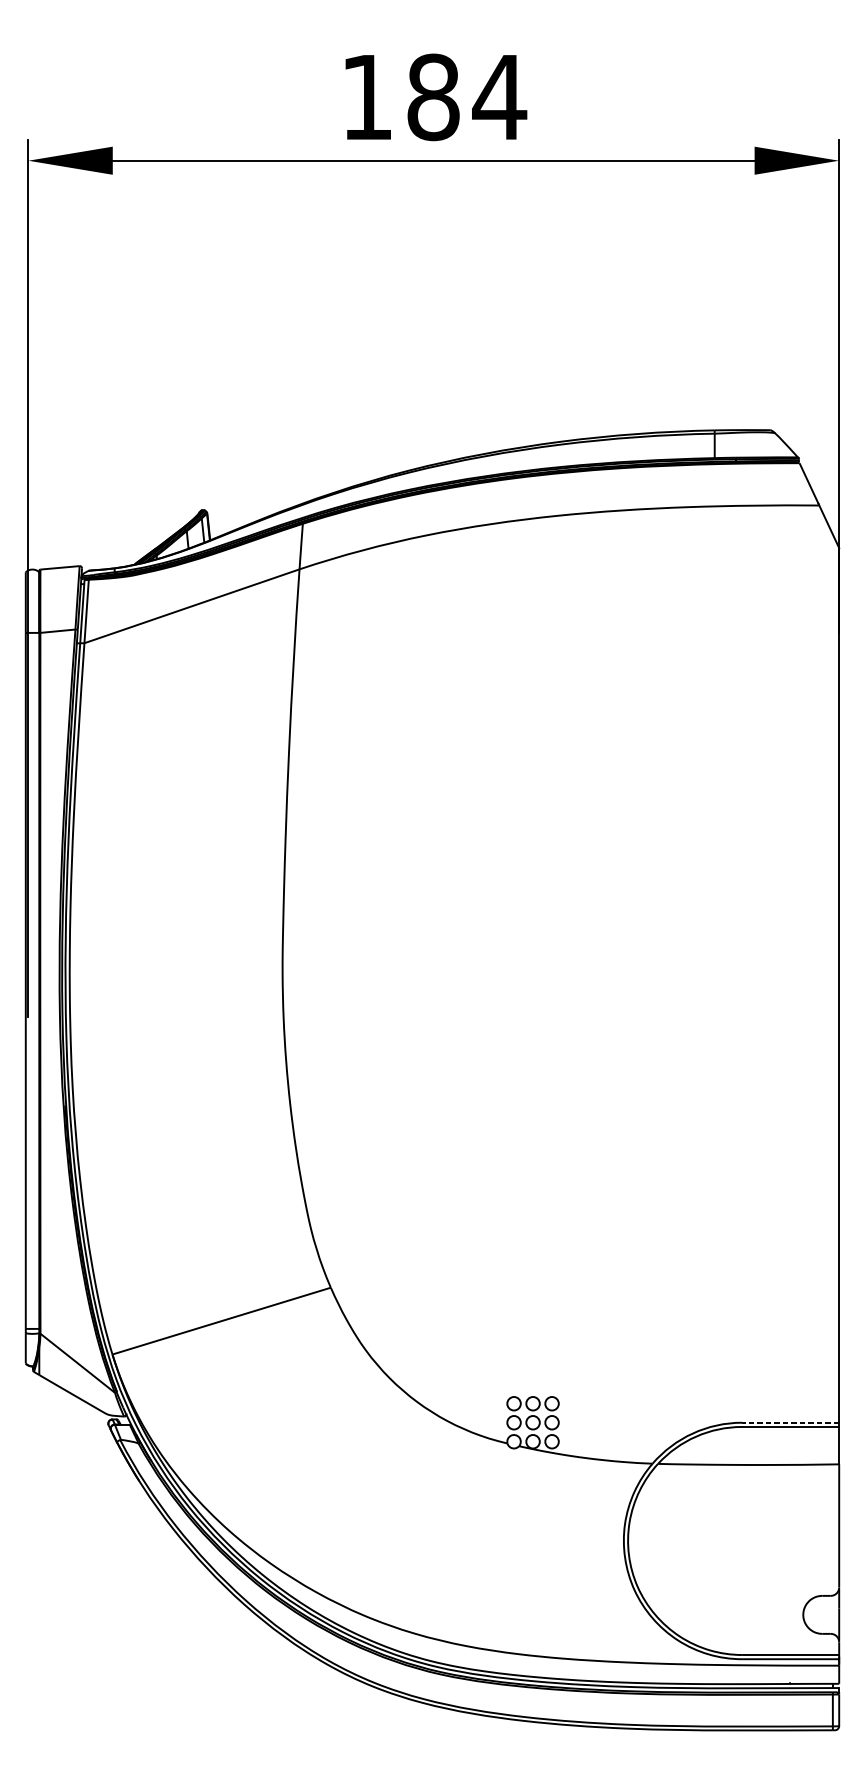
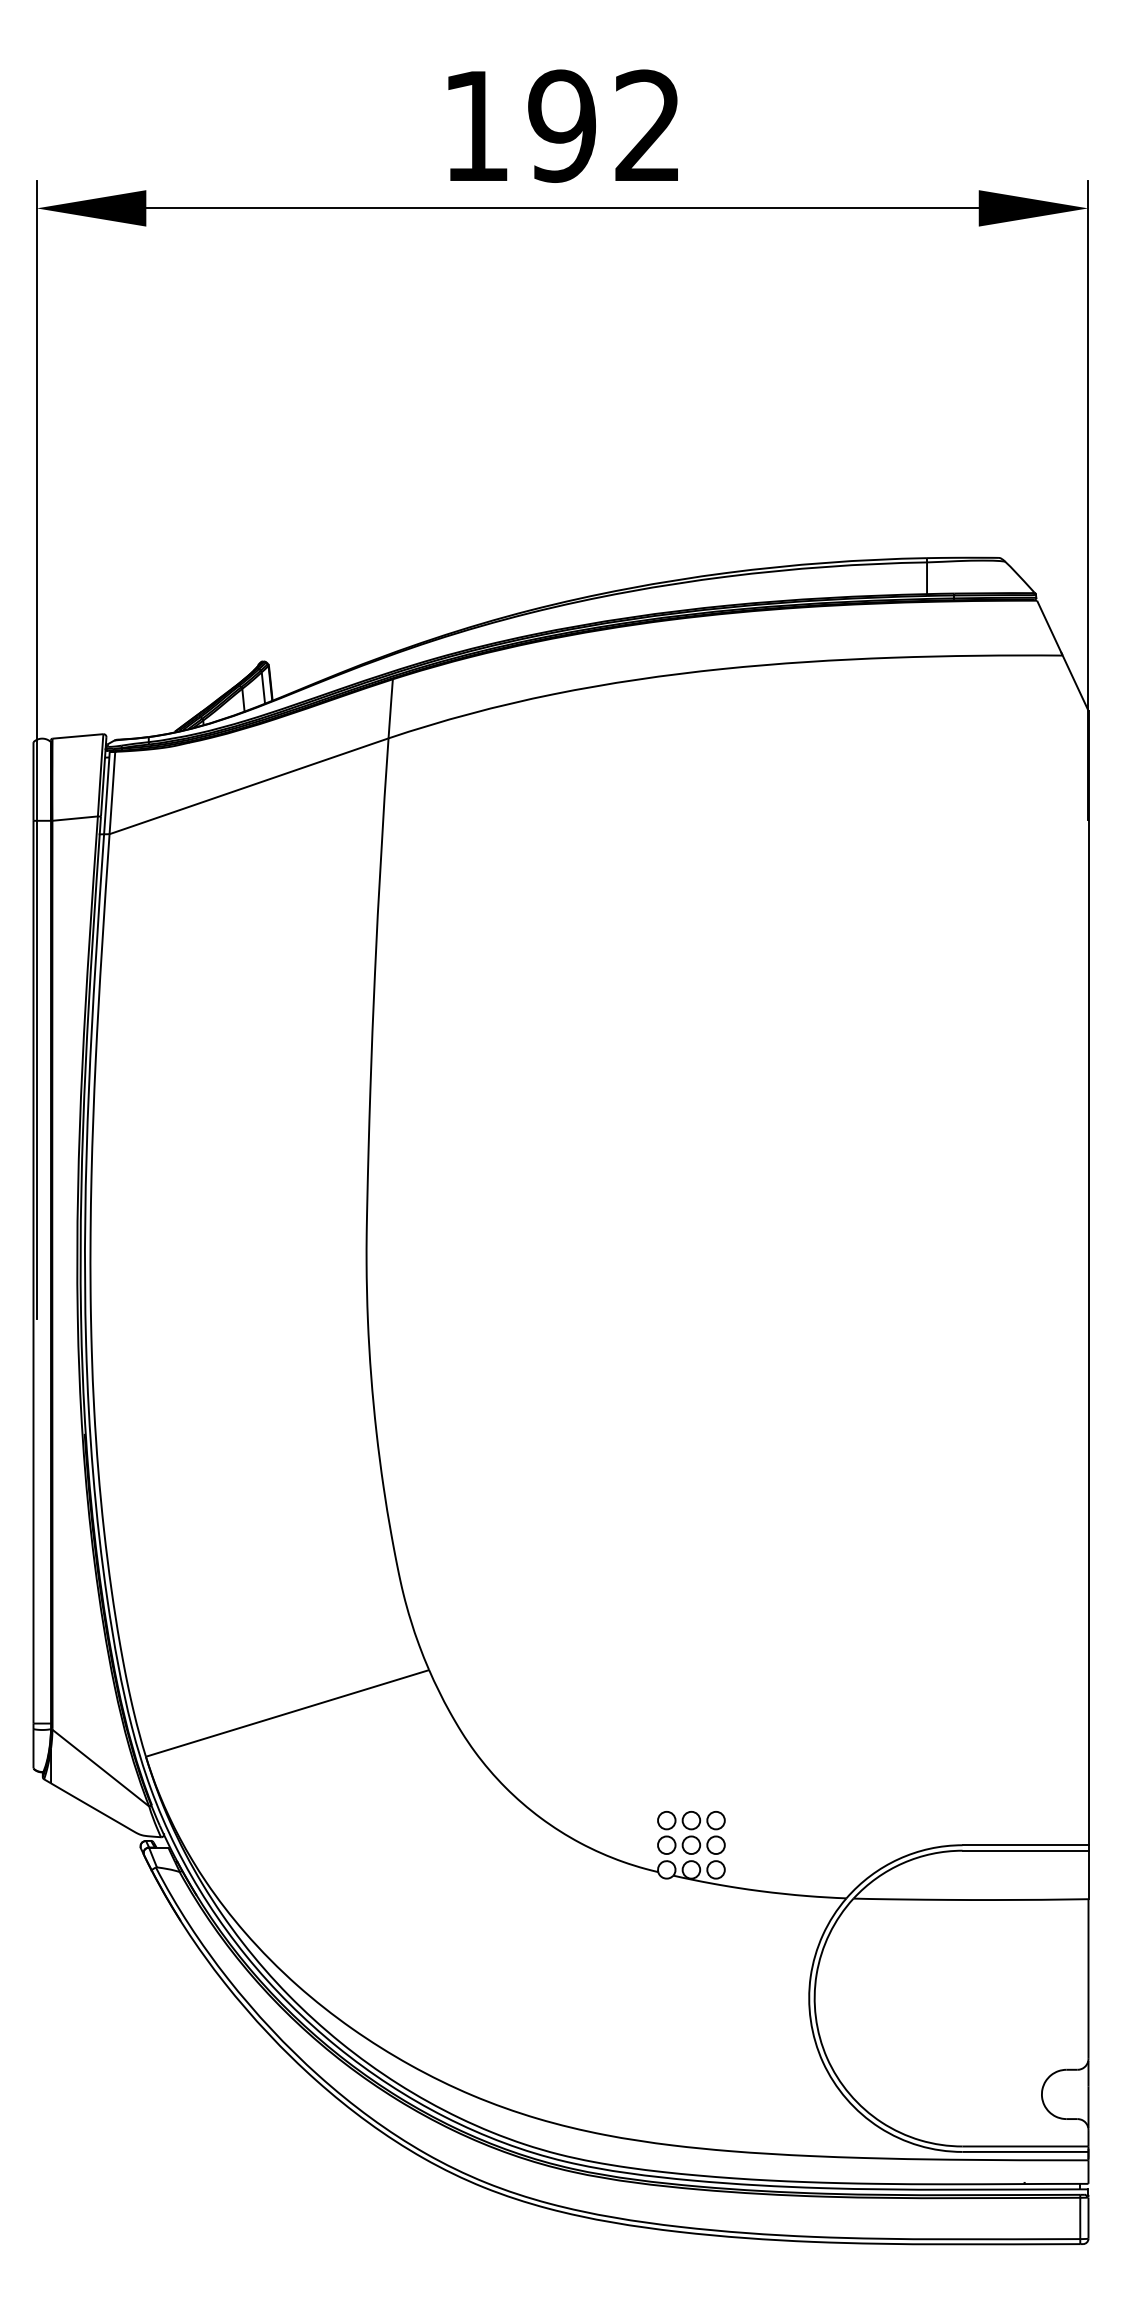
text: (466, 96) -> (605, 125), 184 -> 192
line: (790, 1422) -> (1025, 1845), dashed -> solid

